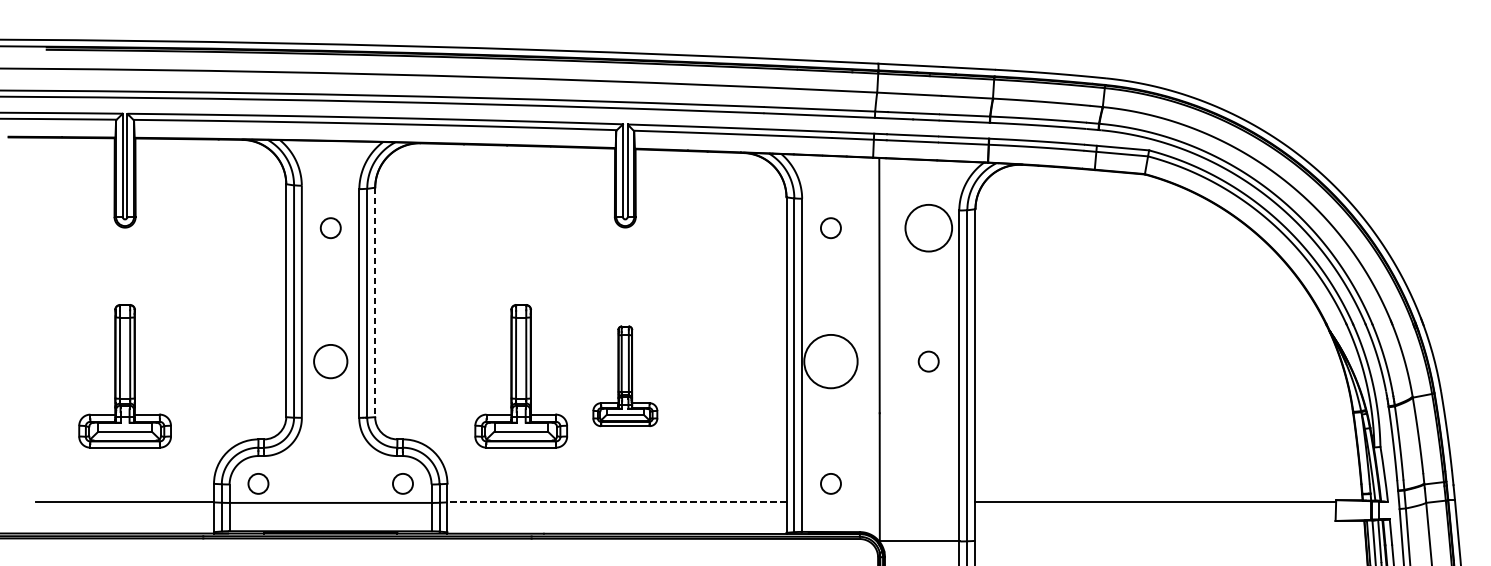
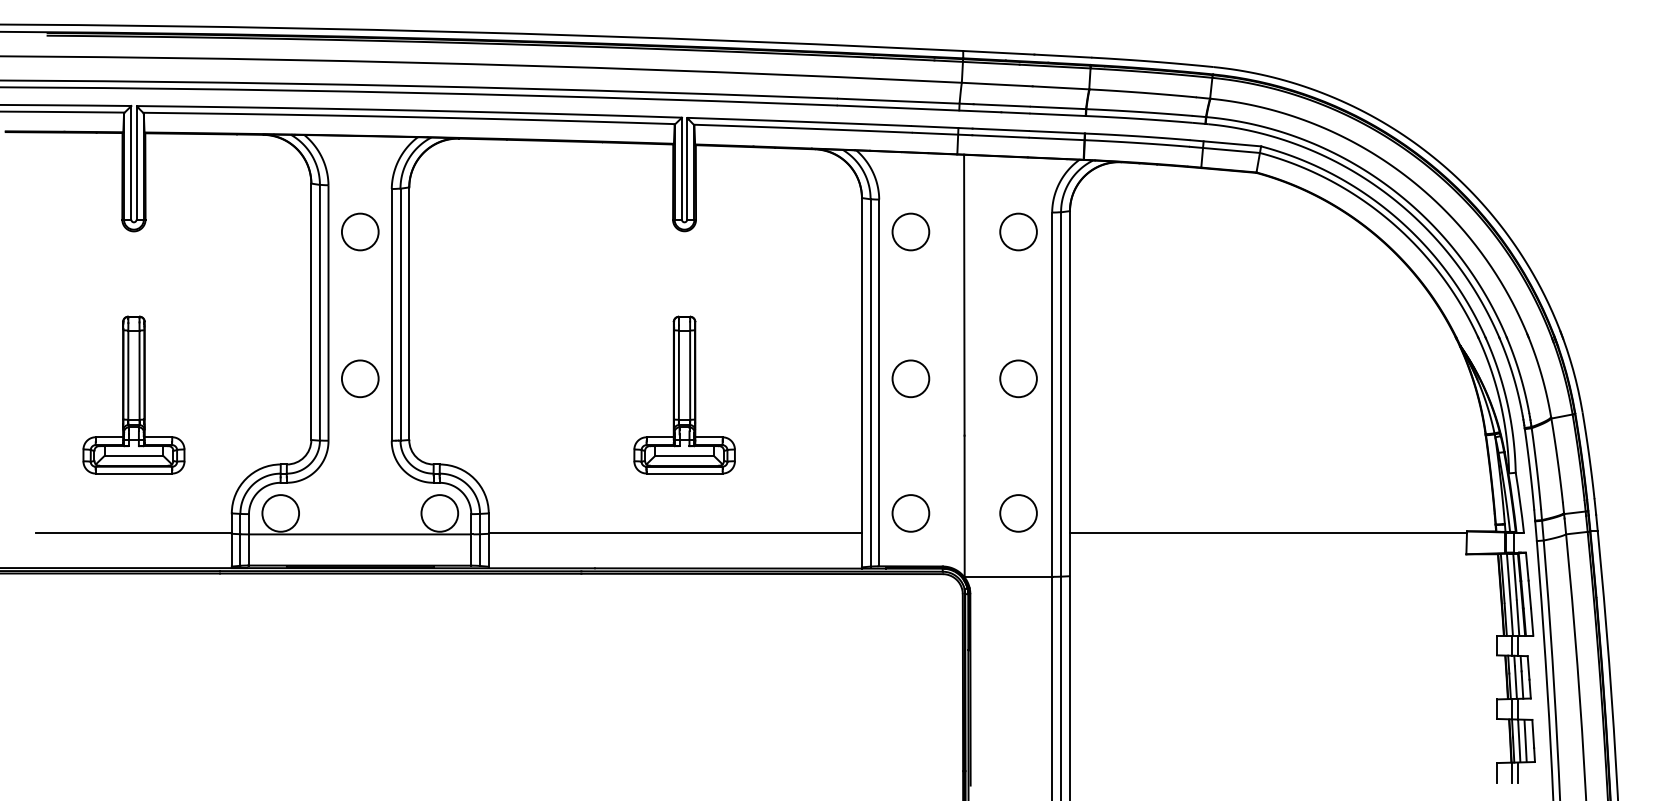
circle: (330, 227) -> (360, 231), size x1.67
circle: (830, 227) -> (910, 231), size x1.67
circle: (928, 227) -> (1018, 231), size x0.71
line: (375, 303) -> (409, 314), dashed -> solid
circle: (830, 361) -> (910, 378), size x0.62
circle: (928, 361) -> (1018, 378), size x1.67
part: (520, 375) -> (569, 394), removed
part: (625, 375) -> (684, 394), size x1.43
circle: (258, 483) -> (280, 513), size x1.67
circle: (402, 483) -> (439, 513), size x1.67
circle: (830, 483) -> (910, 513), size x1.67
circle: (928, 483) -> (1018, 513), added
line: (617, 501) -> (675, 532), dashed -> solid

